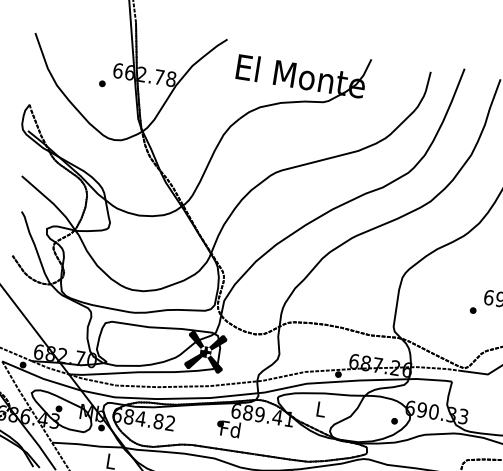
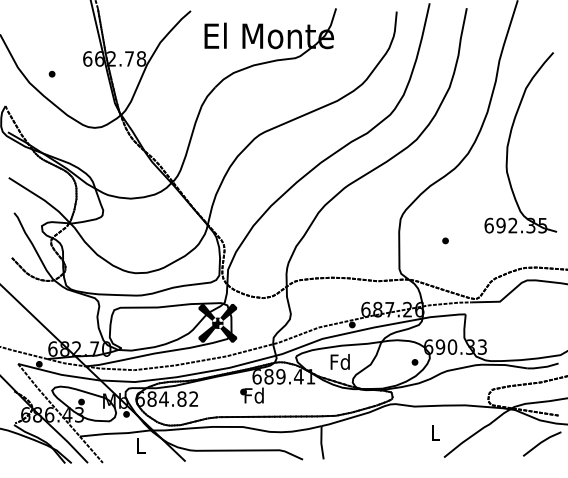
part: (101, 83) -> (51, 73), moved
part: (473, 310) -> (445, 240), moved
text: (320, 408) -> (339, 361), L -> Fd

